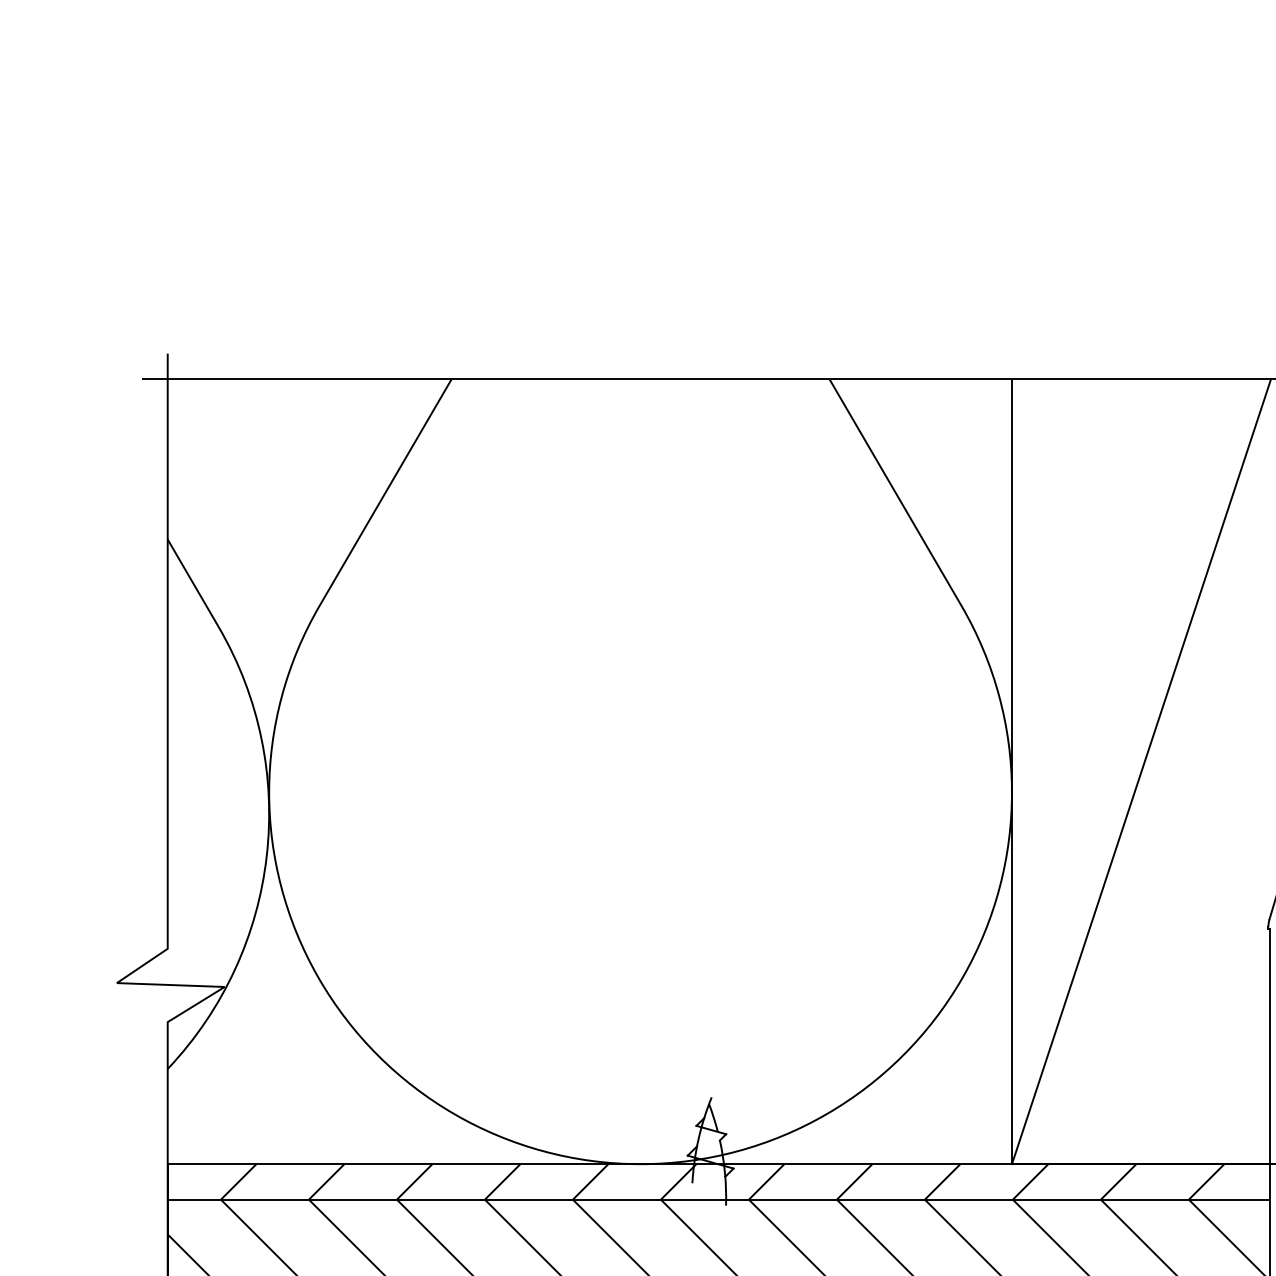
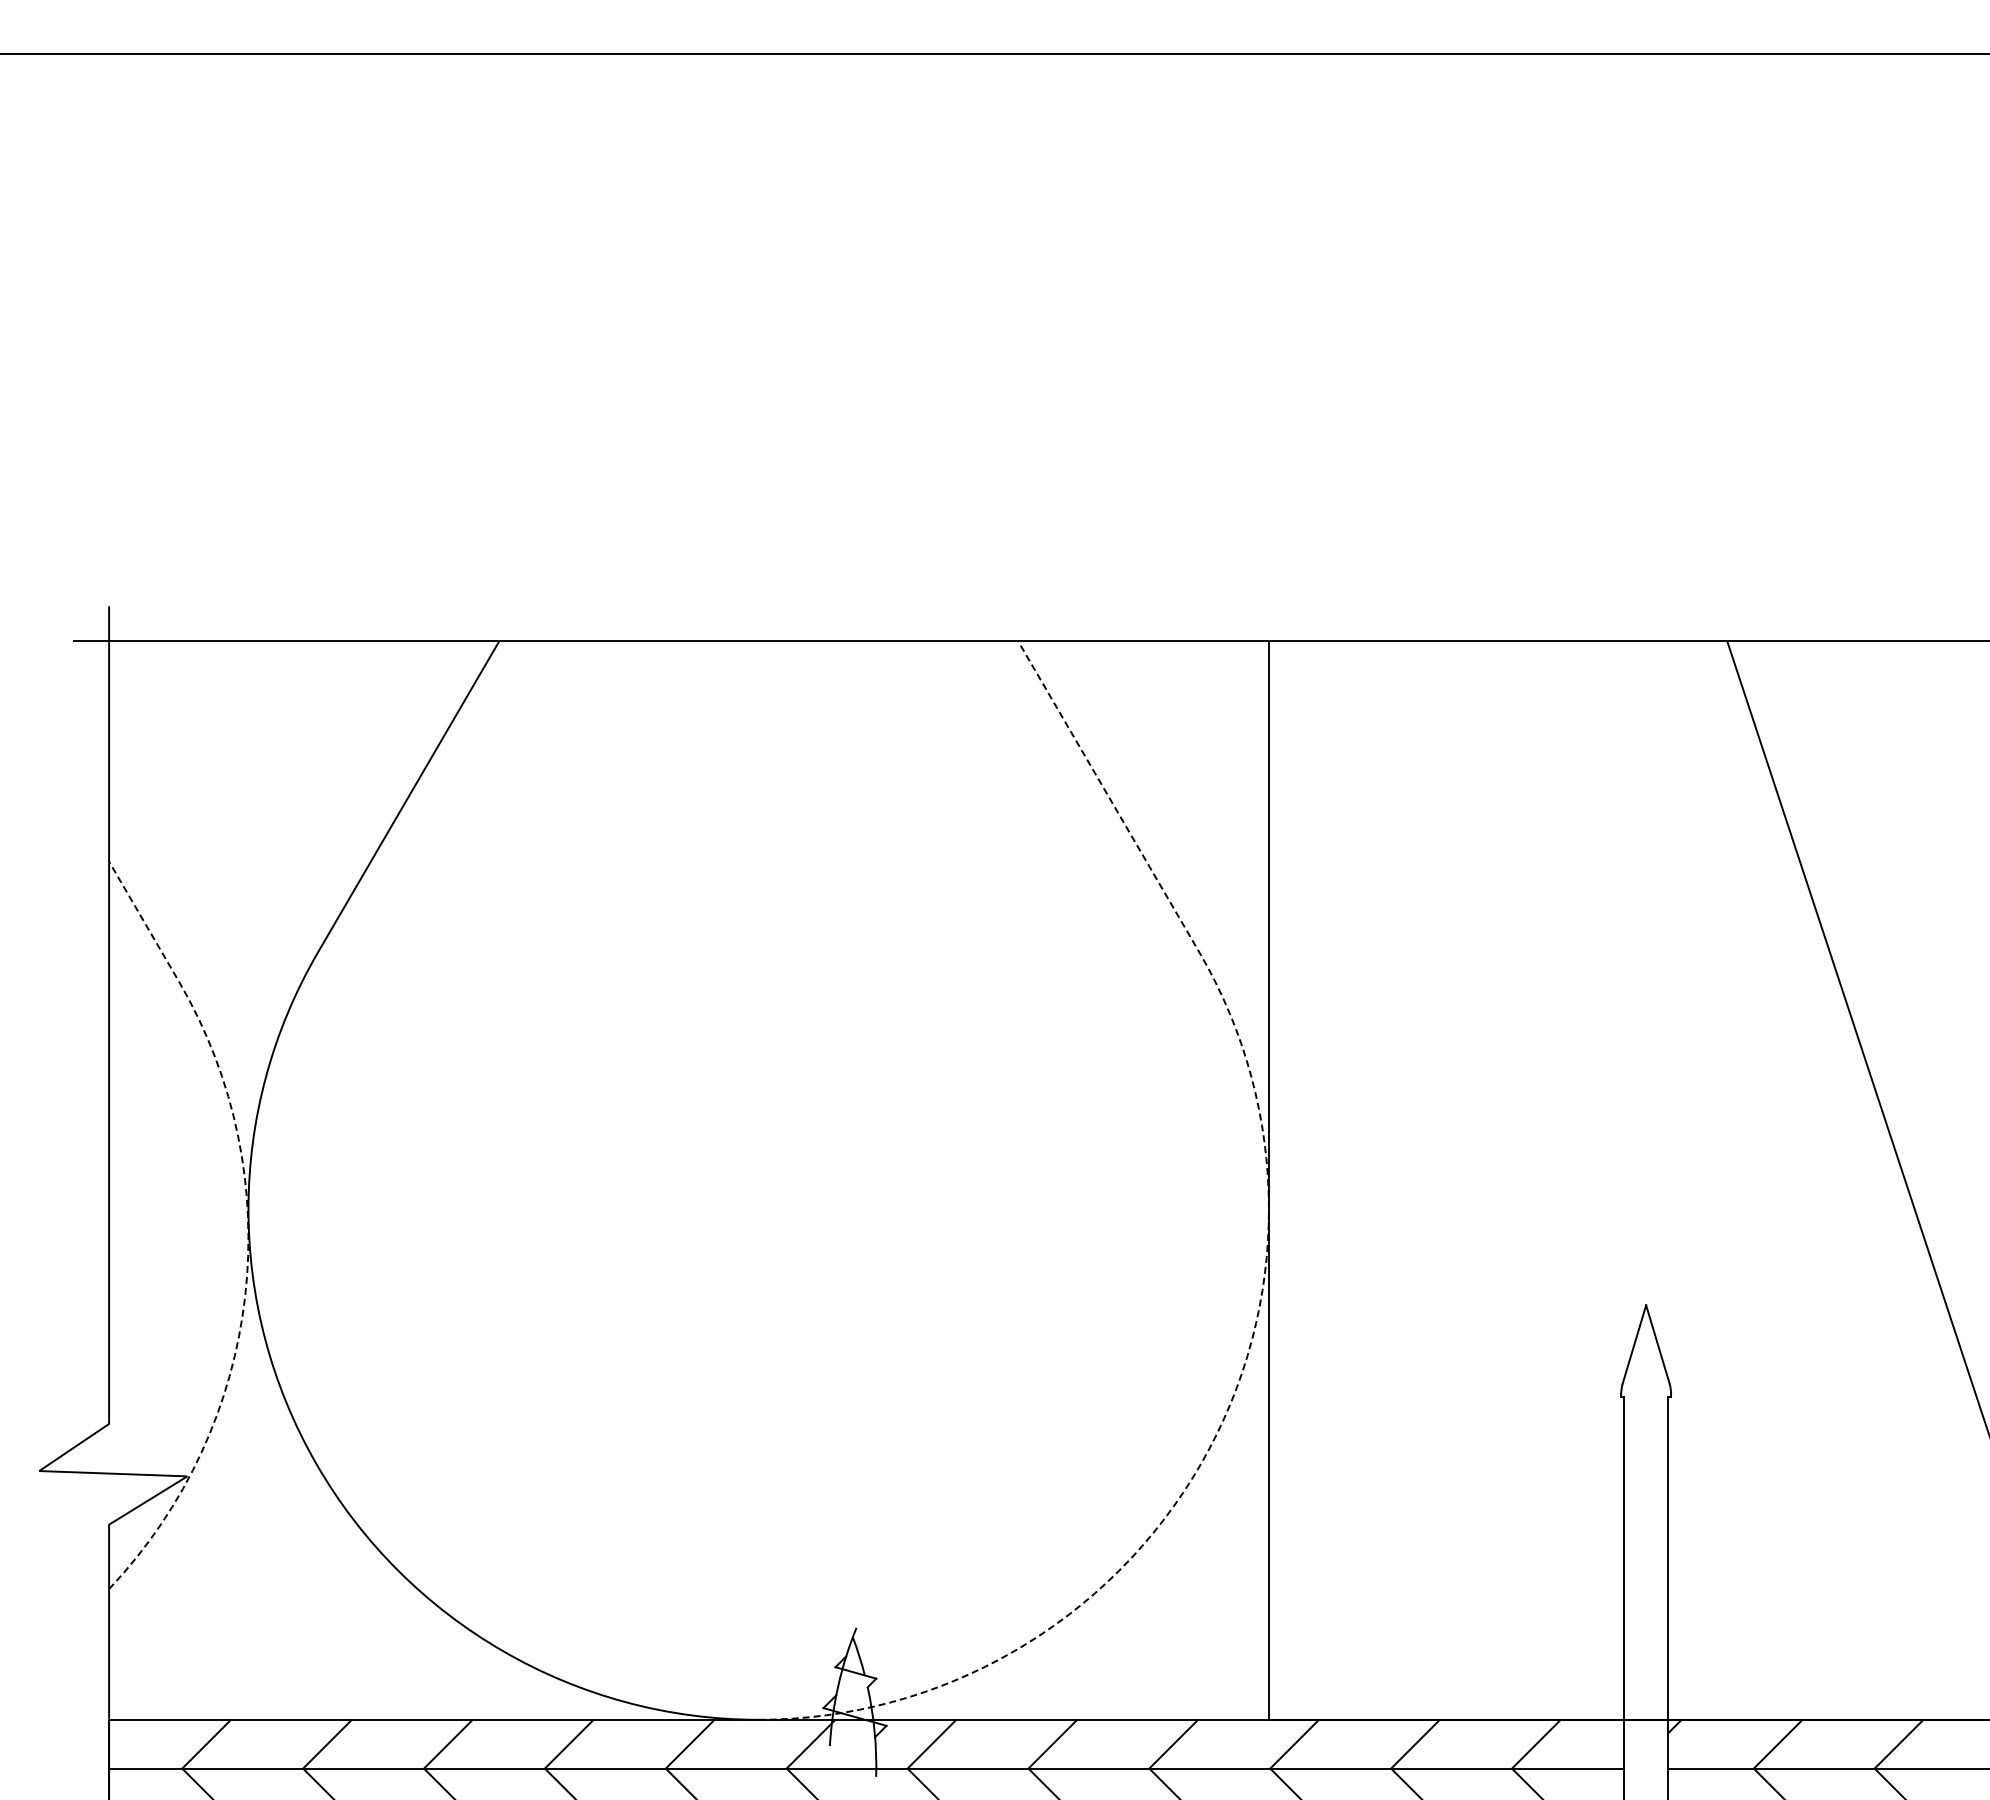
line: (1141, 771) -> (1446, 1180), removed
line: (269, 809) -> (248, 1232), solid -> dashed
line: (1005, 863) -> (1259, 1306), solid -> dashed

